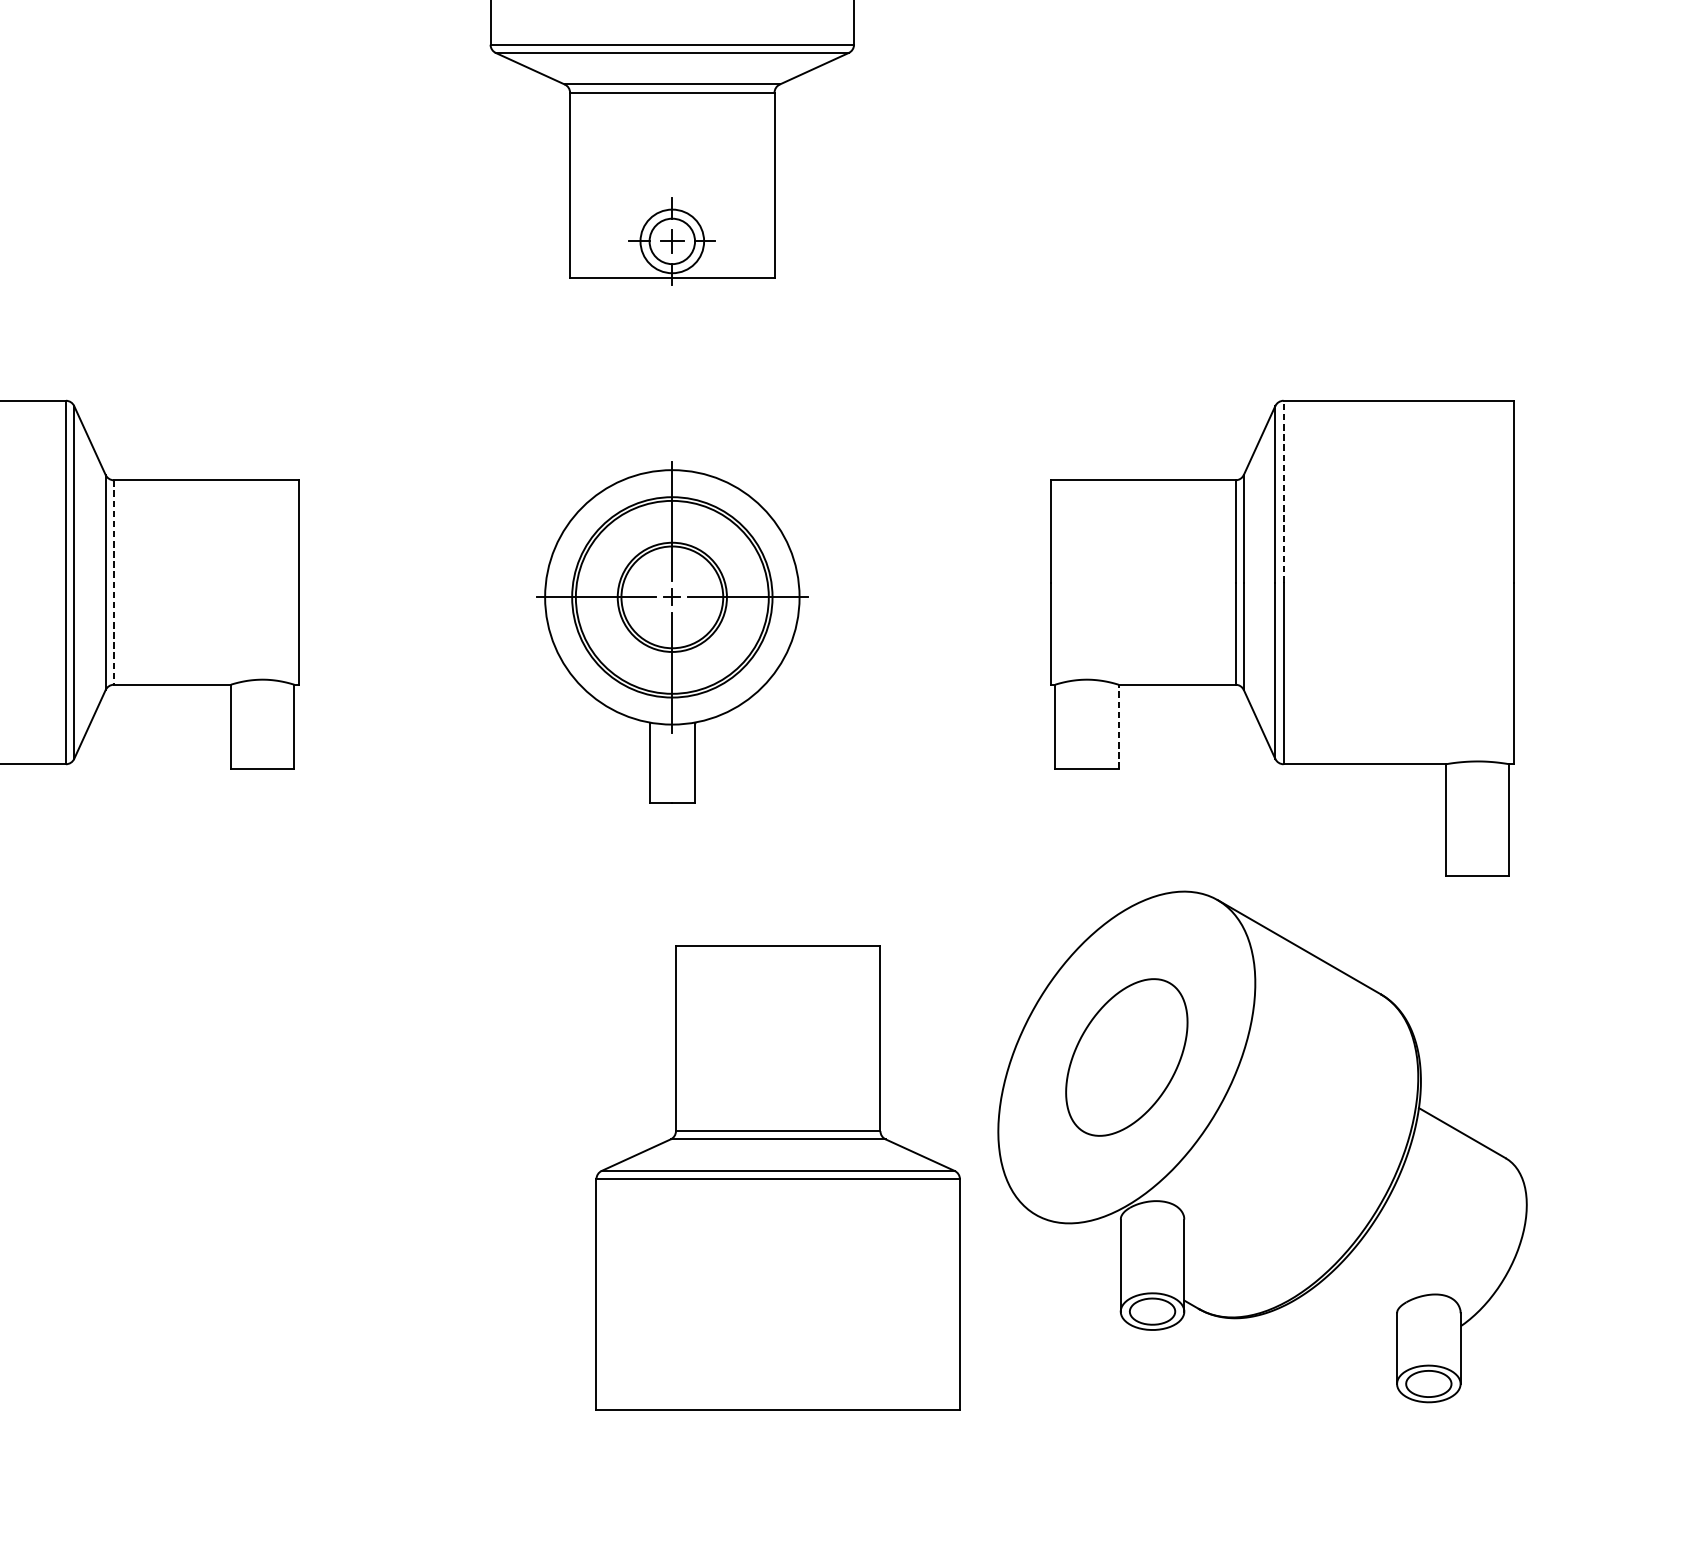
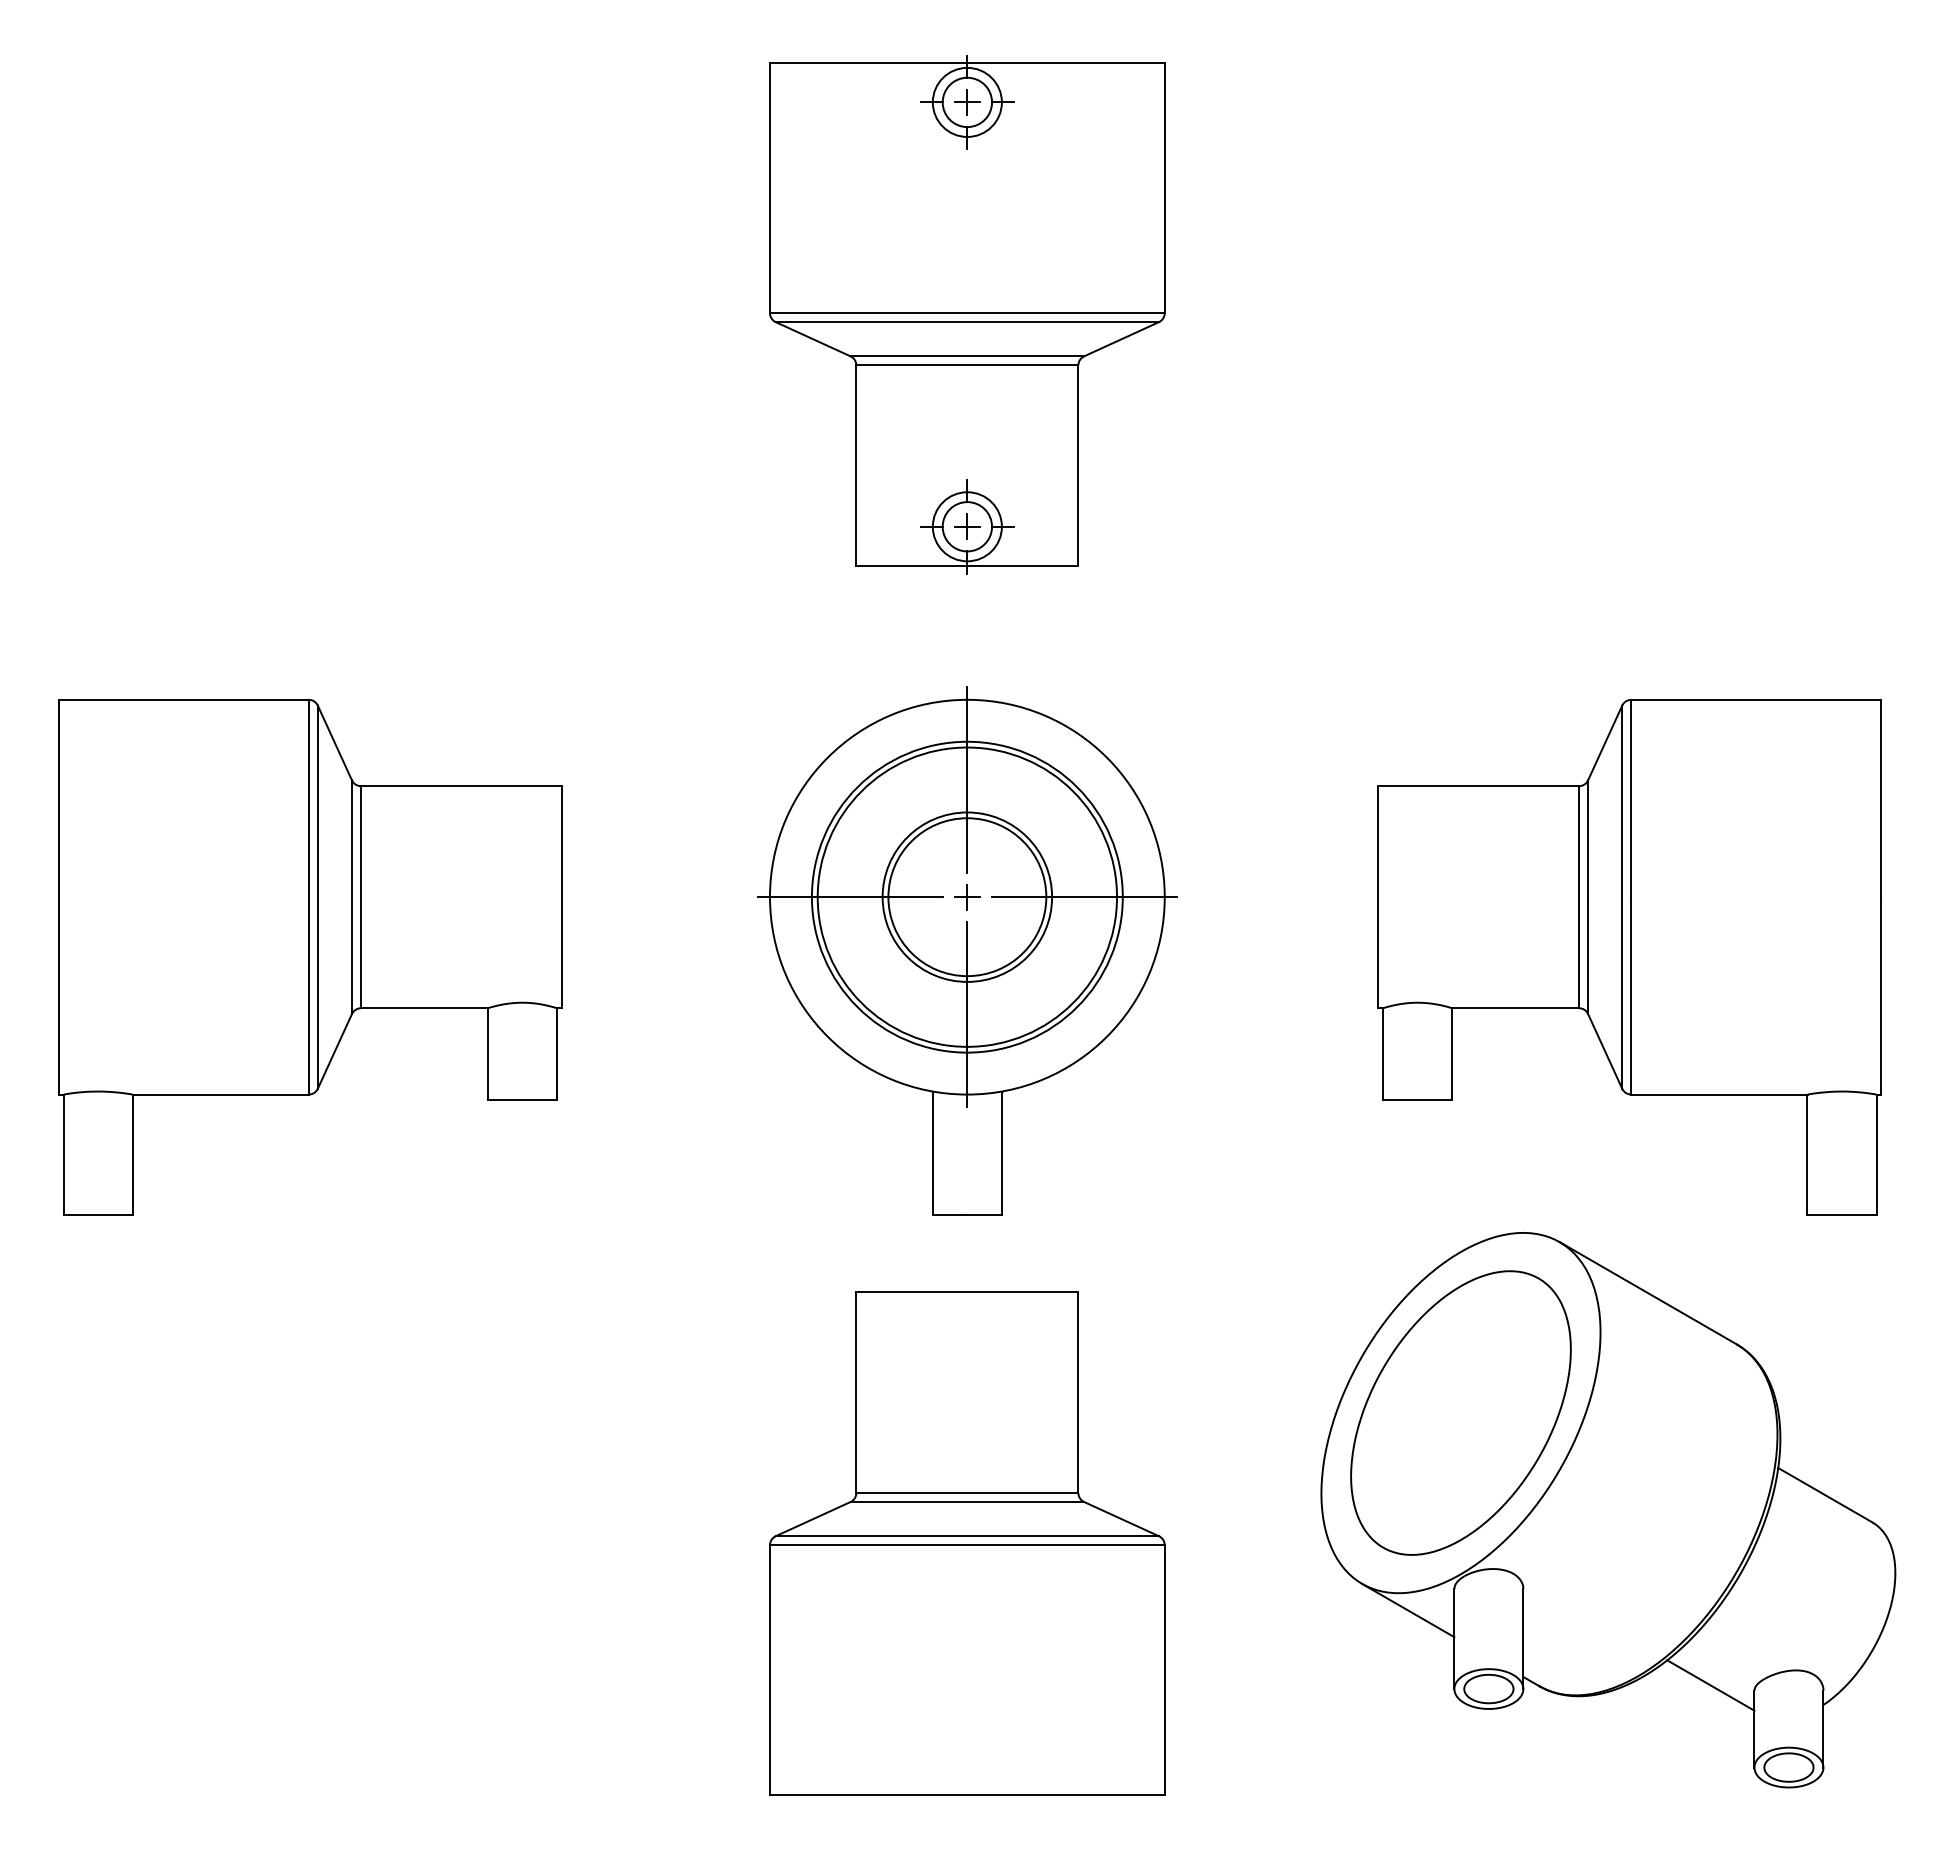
line: (1283, 491) -> (1631, 798), dashed -> solid
line: (113, 582) -> (360, 897), dashed -> solid
part: (672, 631) -> (967, 950), size x1.43
line: (1119, 726) -> (1452, 1053), dashed -> solid
part: (1126, 1057) -> (1460, 1412), size x1.67
part: (778, 1177) -> (967, 1543), moved
line: (1078, 1239) -> (1408, 1610), added
line: (1356, 1308) -> (1710, 1685), added

